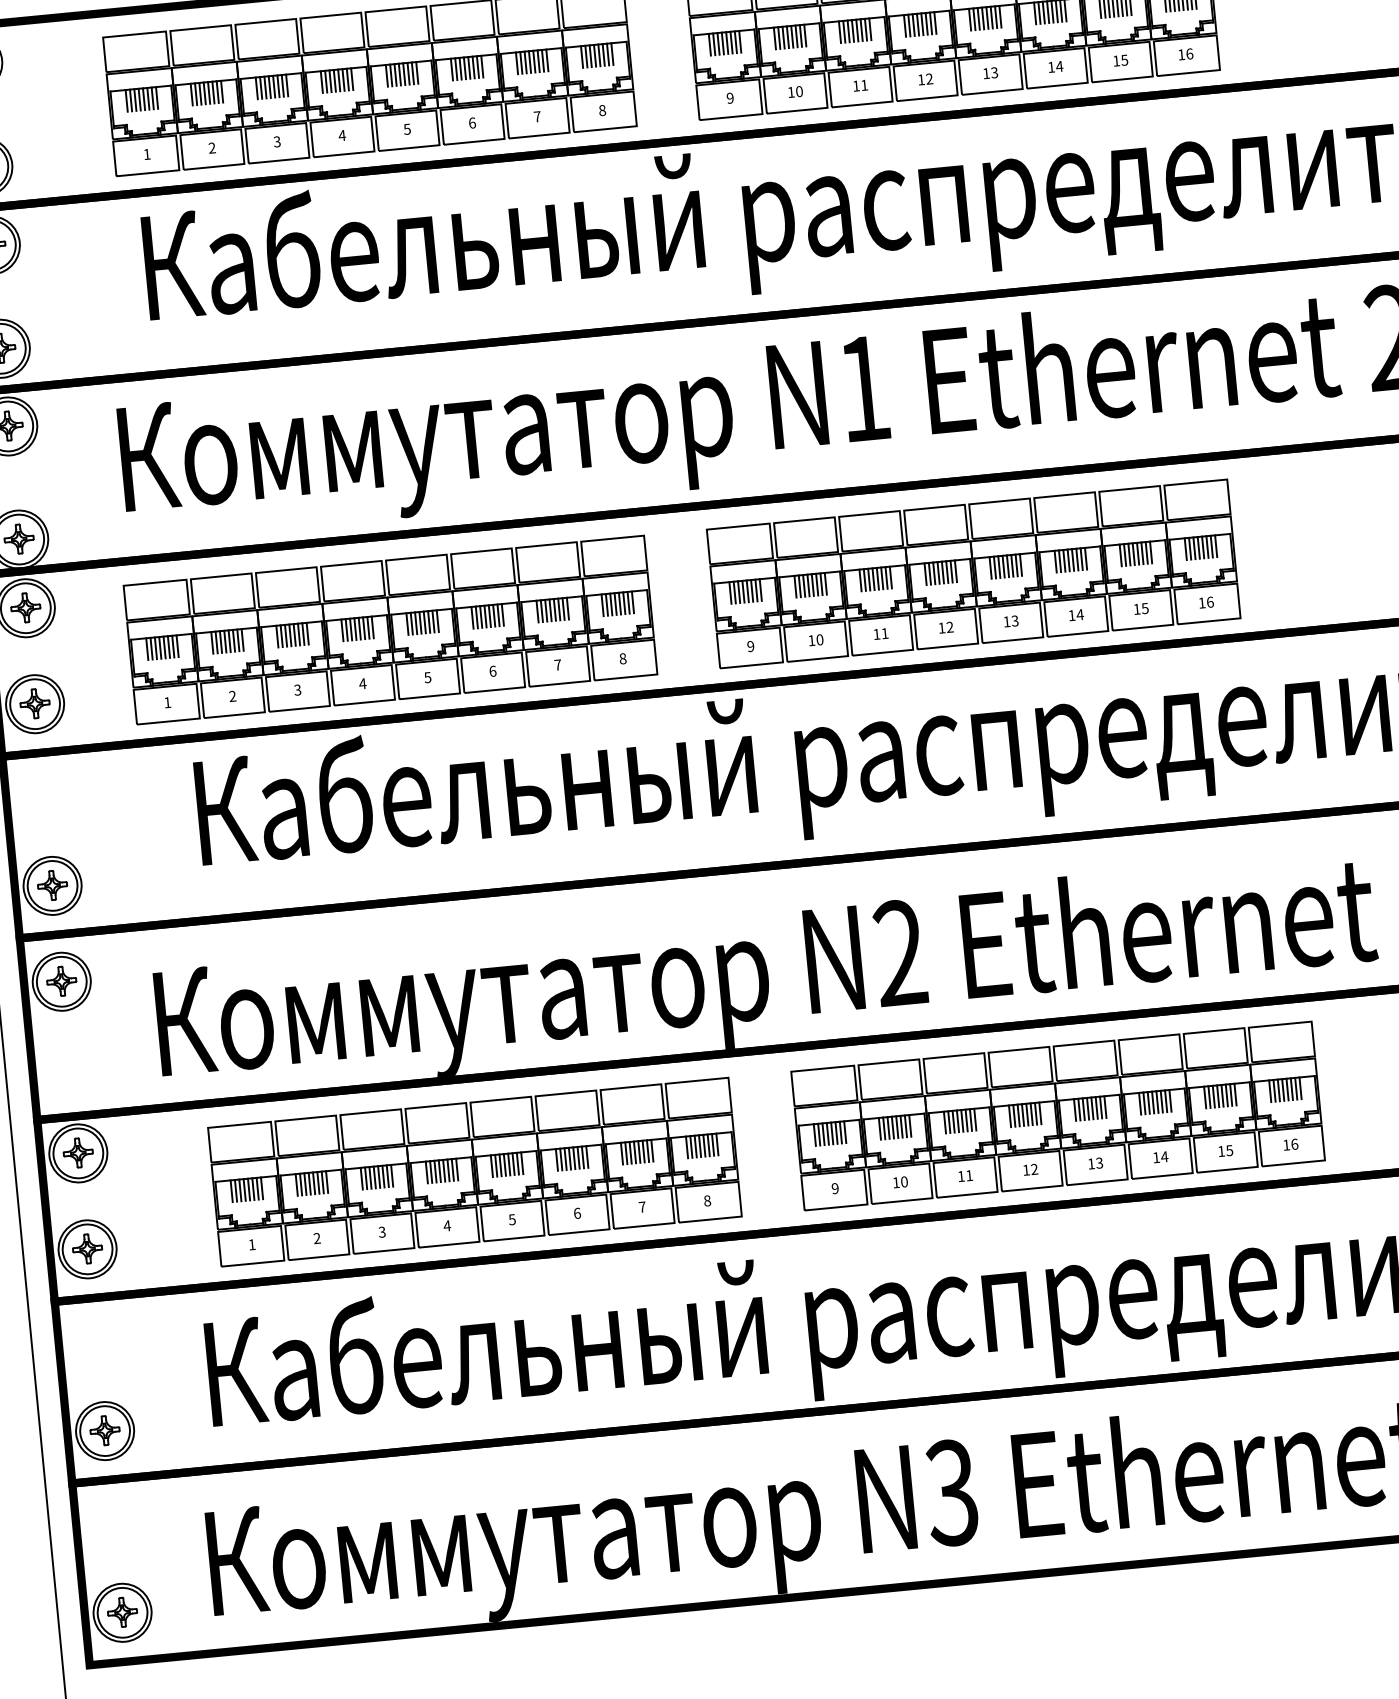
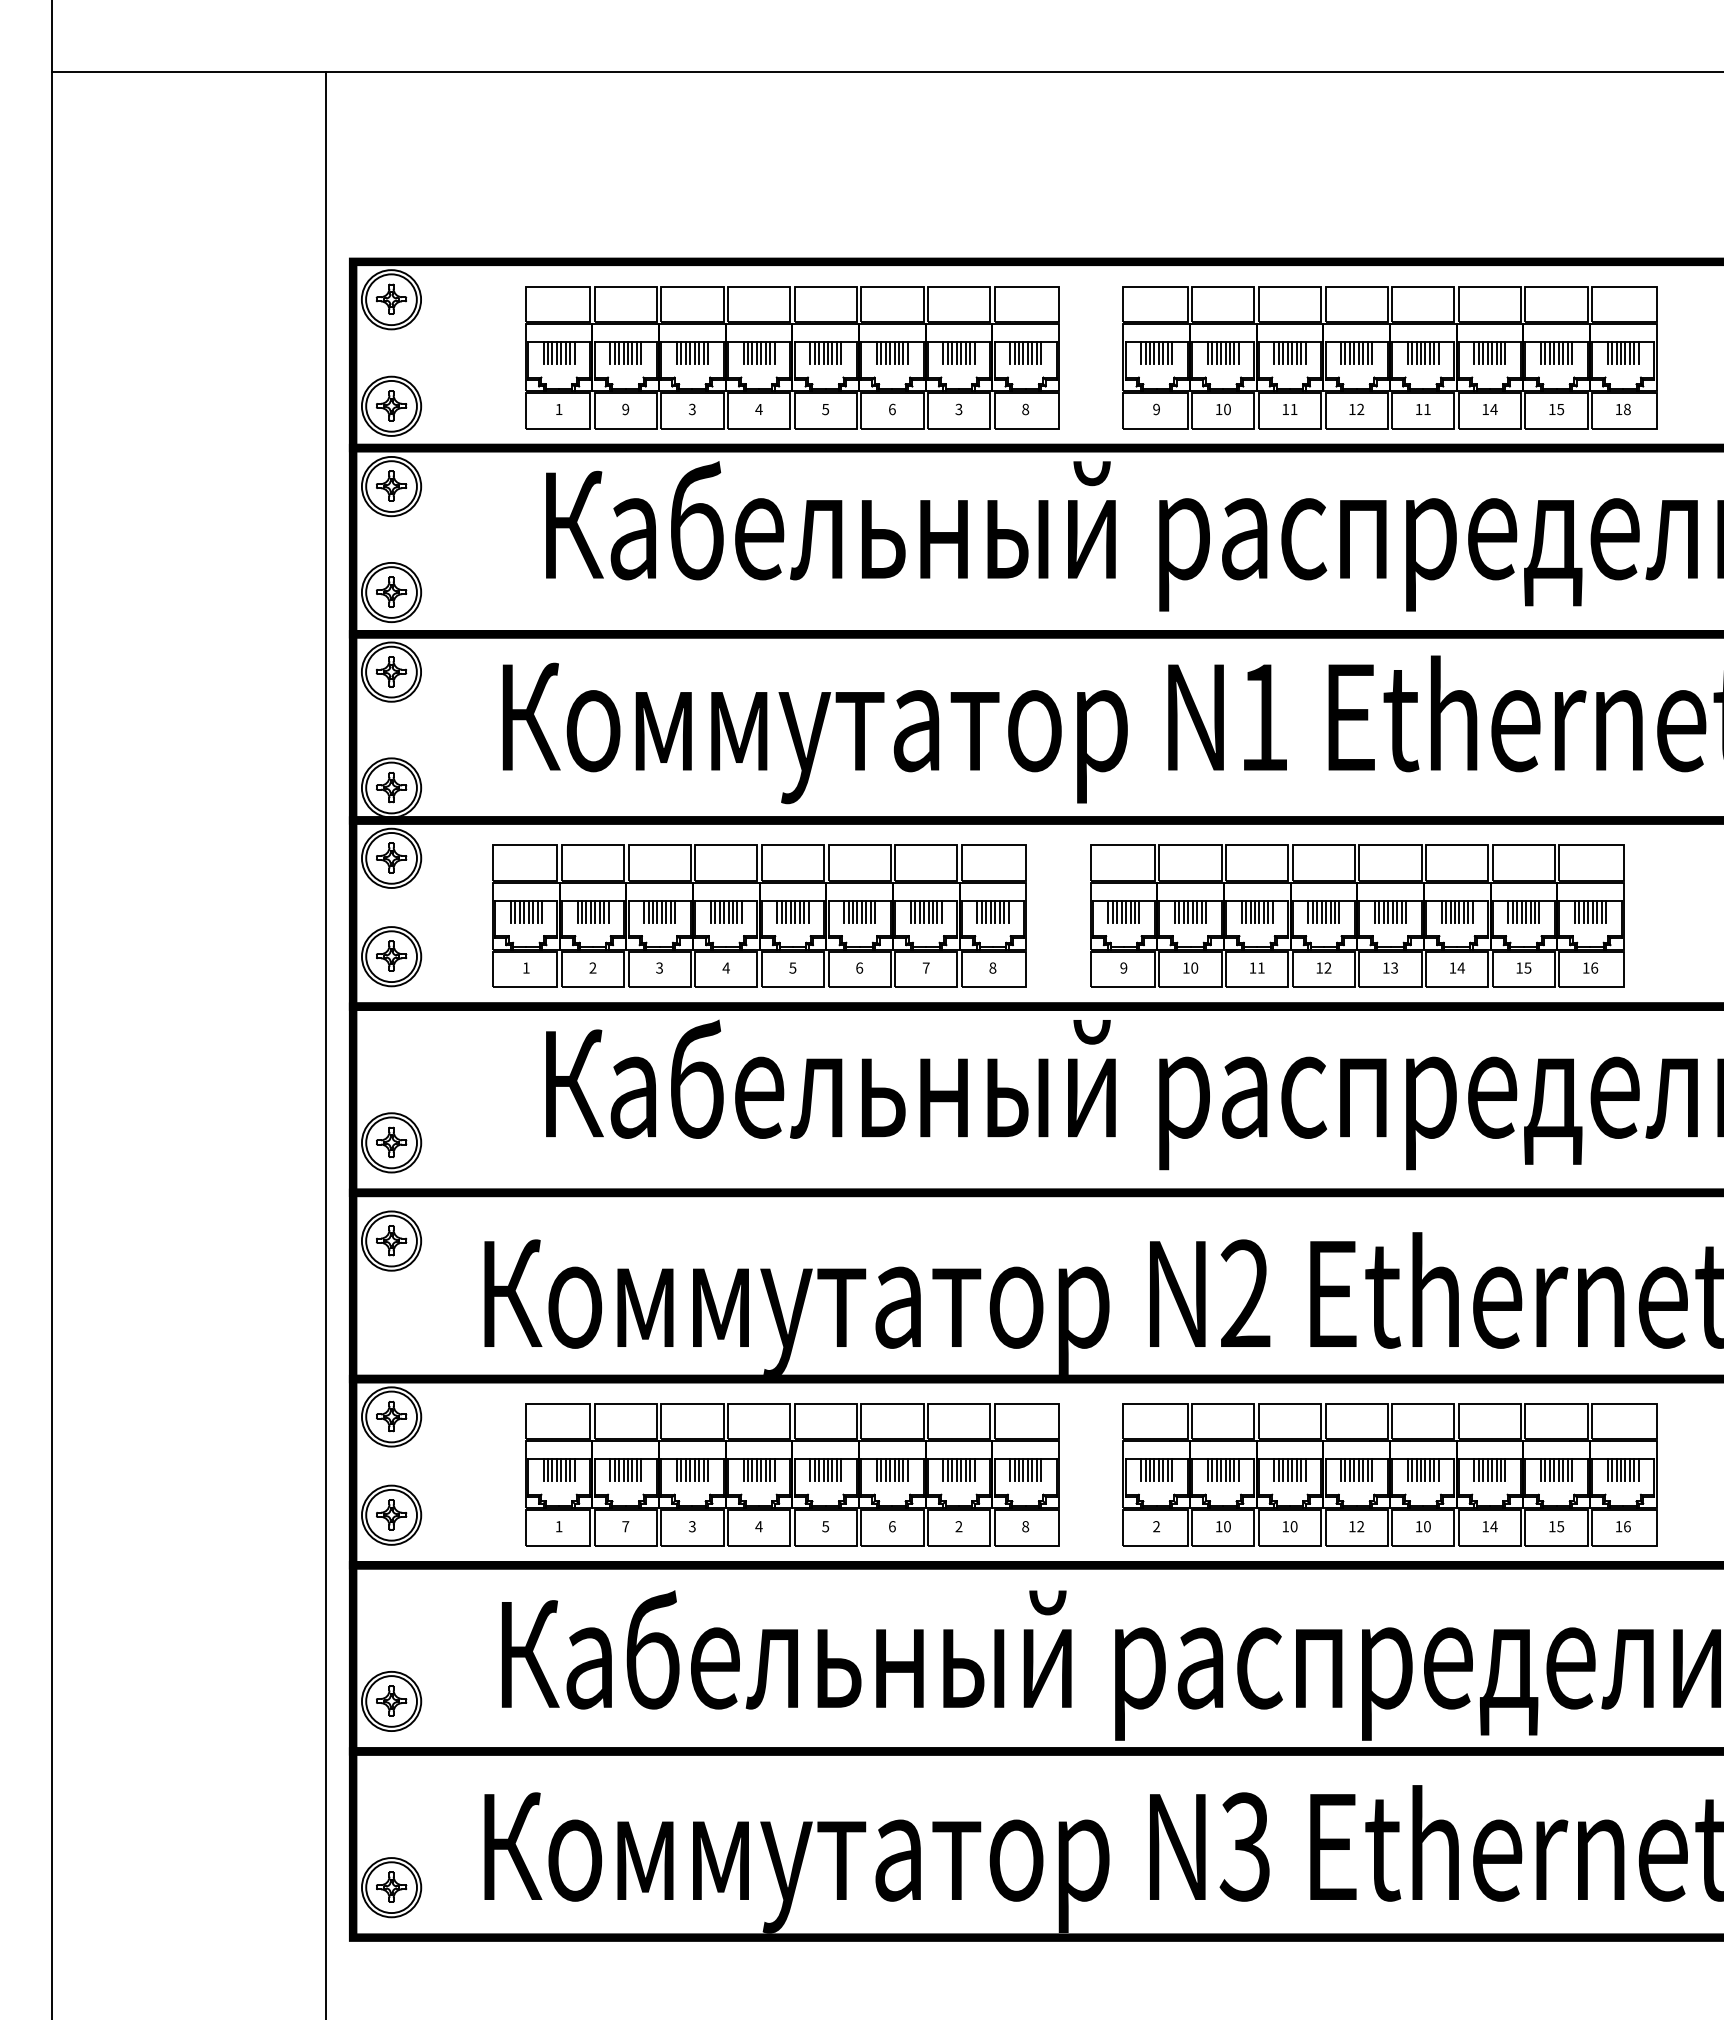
text: (1189, 54) -> (1627, 409), 16 -> 18
text: (994, 72) -> (1427, 409), 13 -> 11
text: (536, 116) -> (958, 409), 7 -> 3
text: (211, 148) -> (625, 409), 2 -> 9
text: (1099, 1162) -> (1427, 1526), 13 -> 10
text: (968, 1175) -> (1293, 1526), 11 -> 10
text: (835, 1188) -> (1156, 1526), 9 -> 2
text: (641, 1207) -> (958, 1526), 7 -> 2
text: (316, 1238) -> (625, 1526), 2 -> 7

